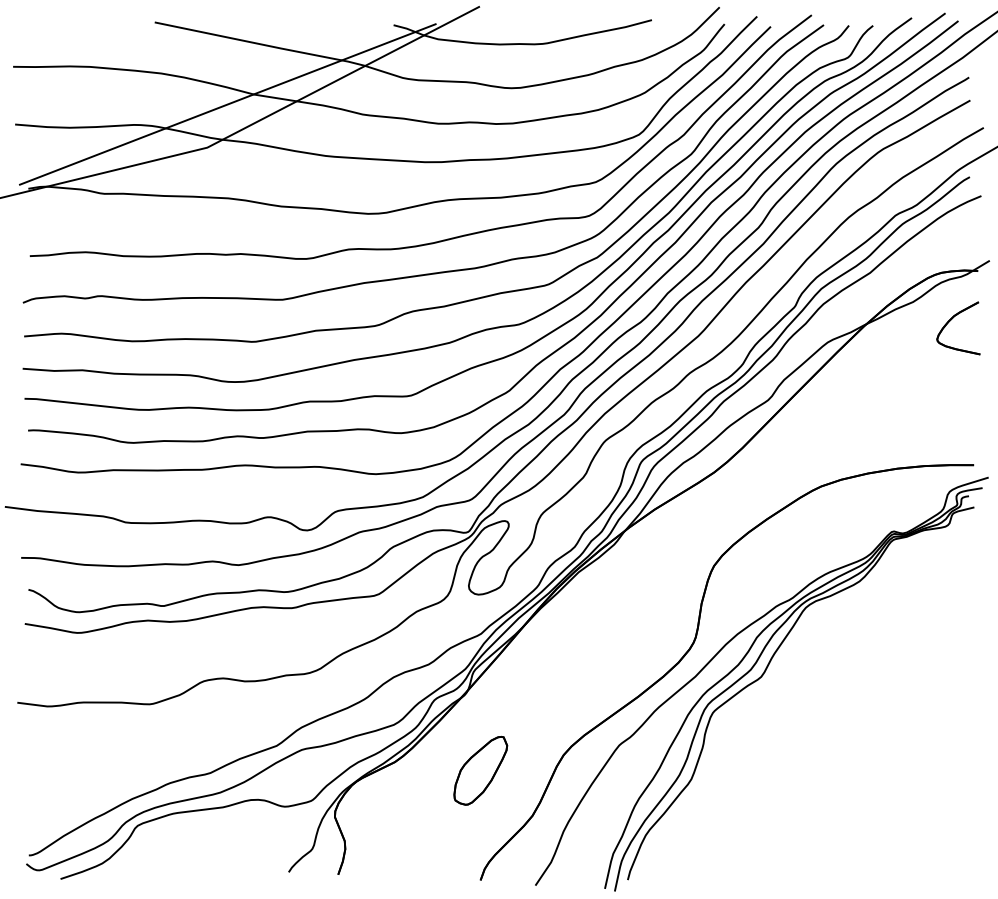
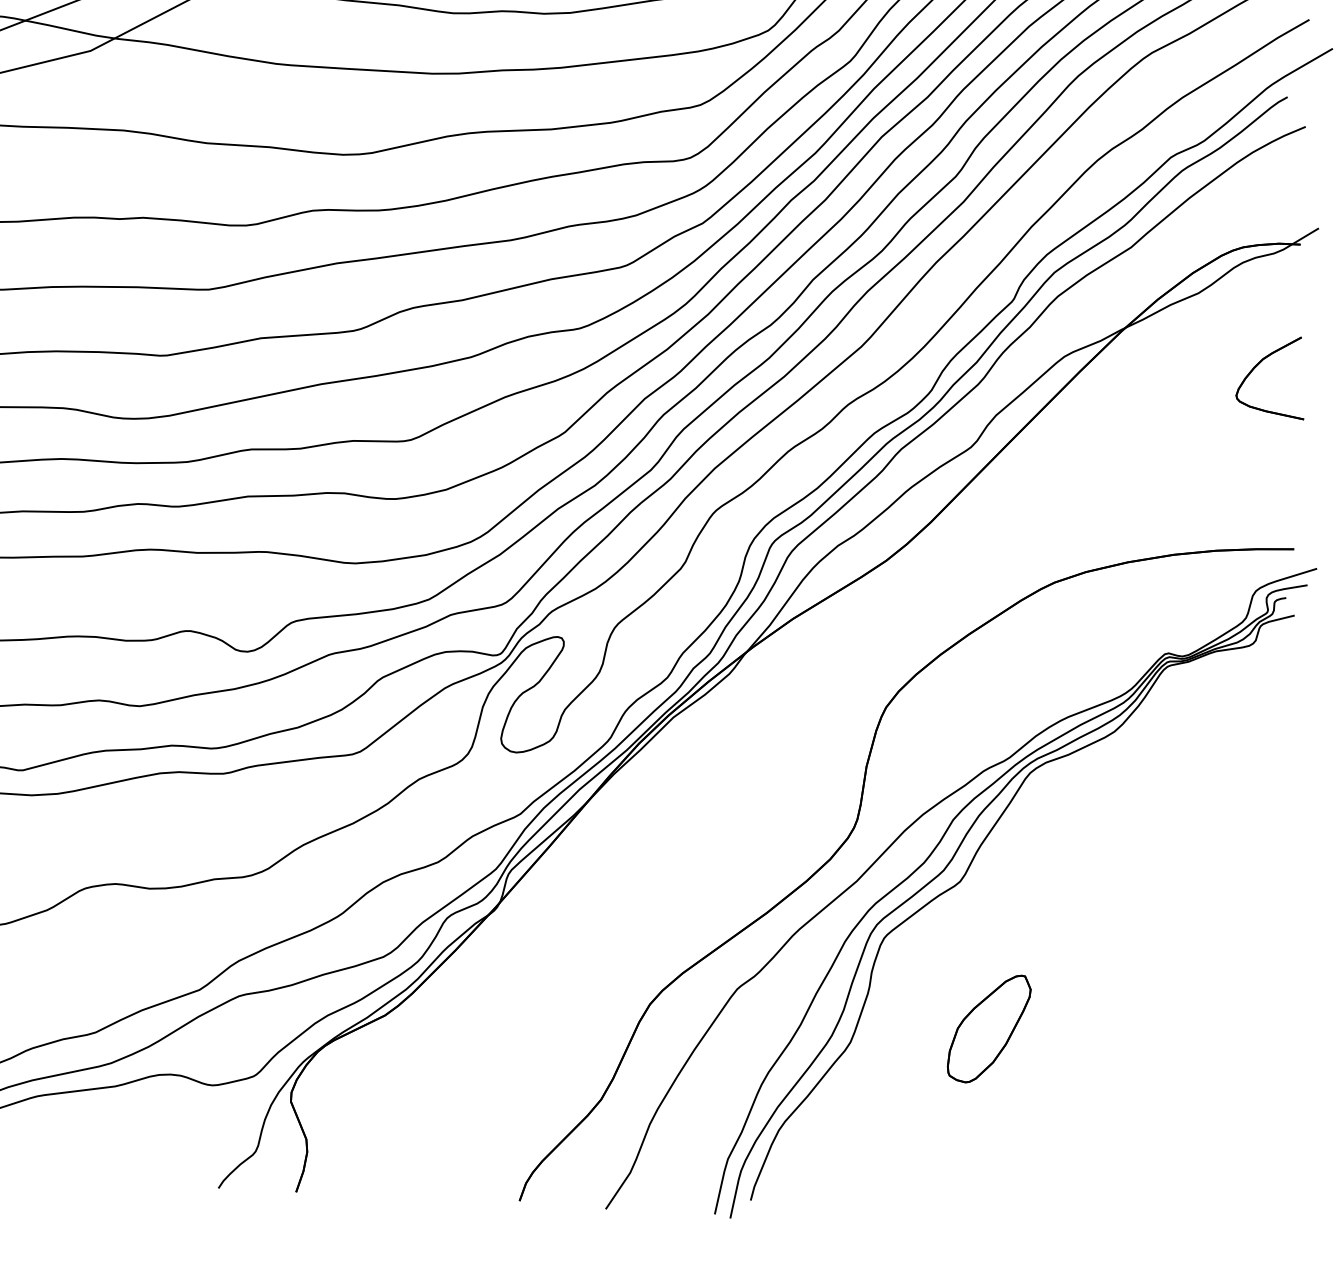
part: (951, 320) -> (1258, 366), moved
part: (480, 770) -> (988, 1028), moved

